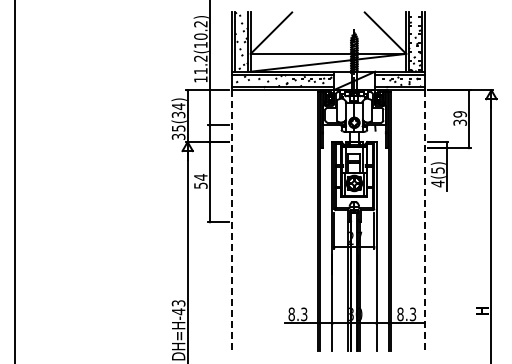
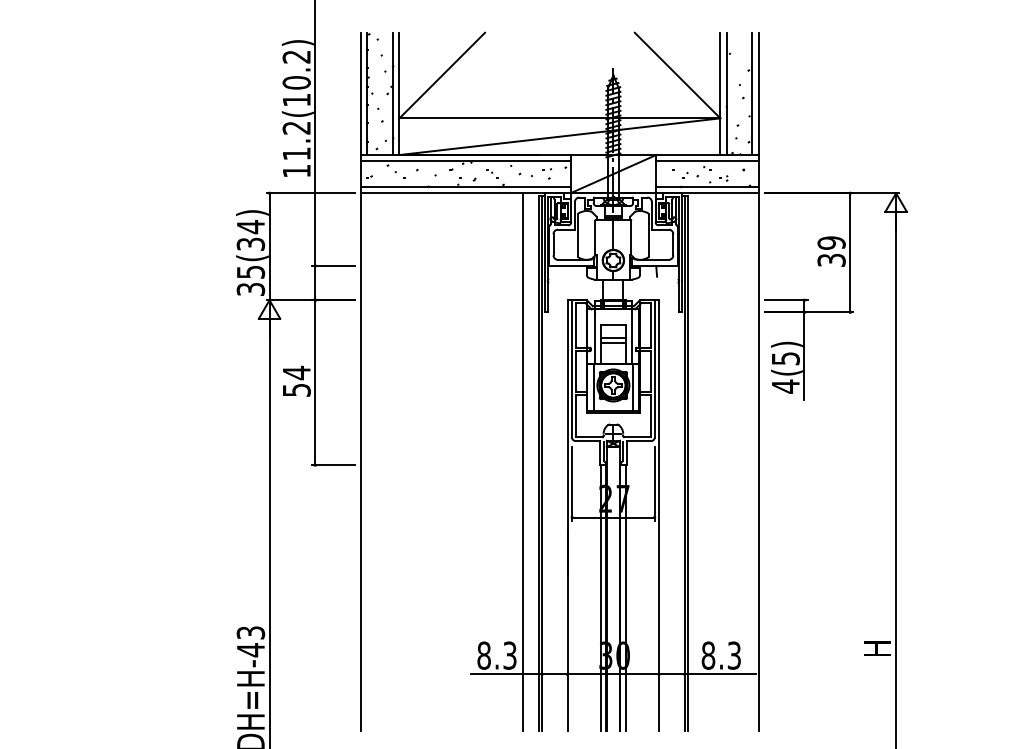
line: (310, 220) -> (522, 461), added
line: (232, 221) -> (361, 464), dashed -> solid
line: (424, 221) -> (758, 464), dashed -> solid

